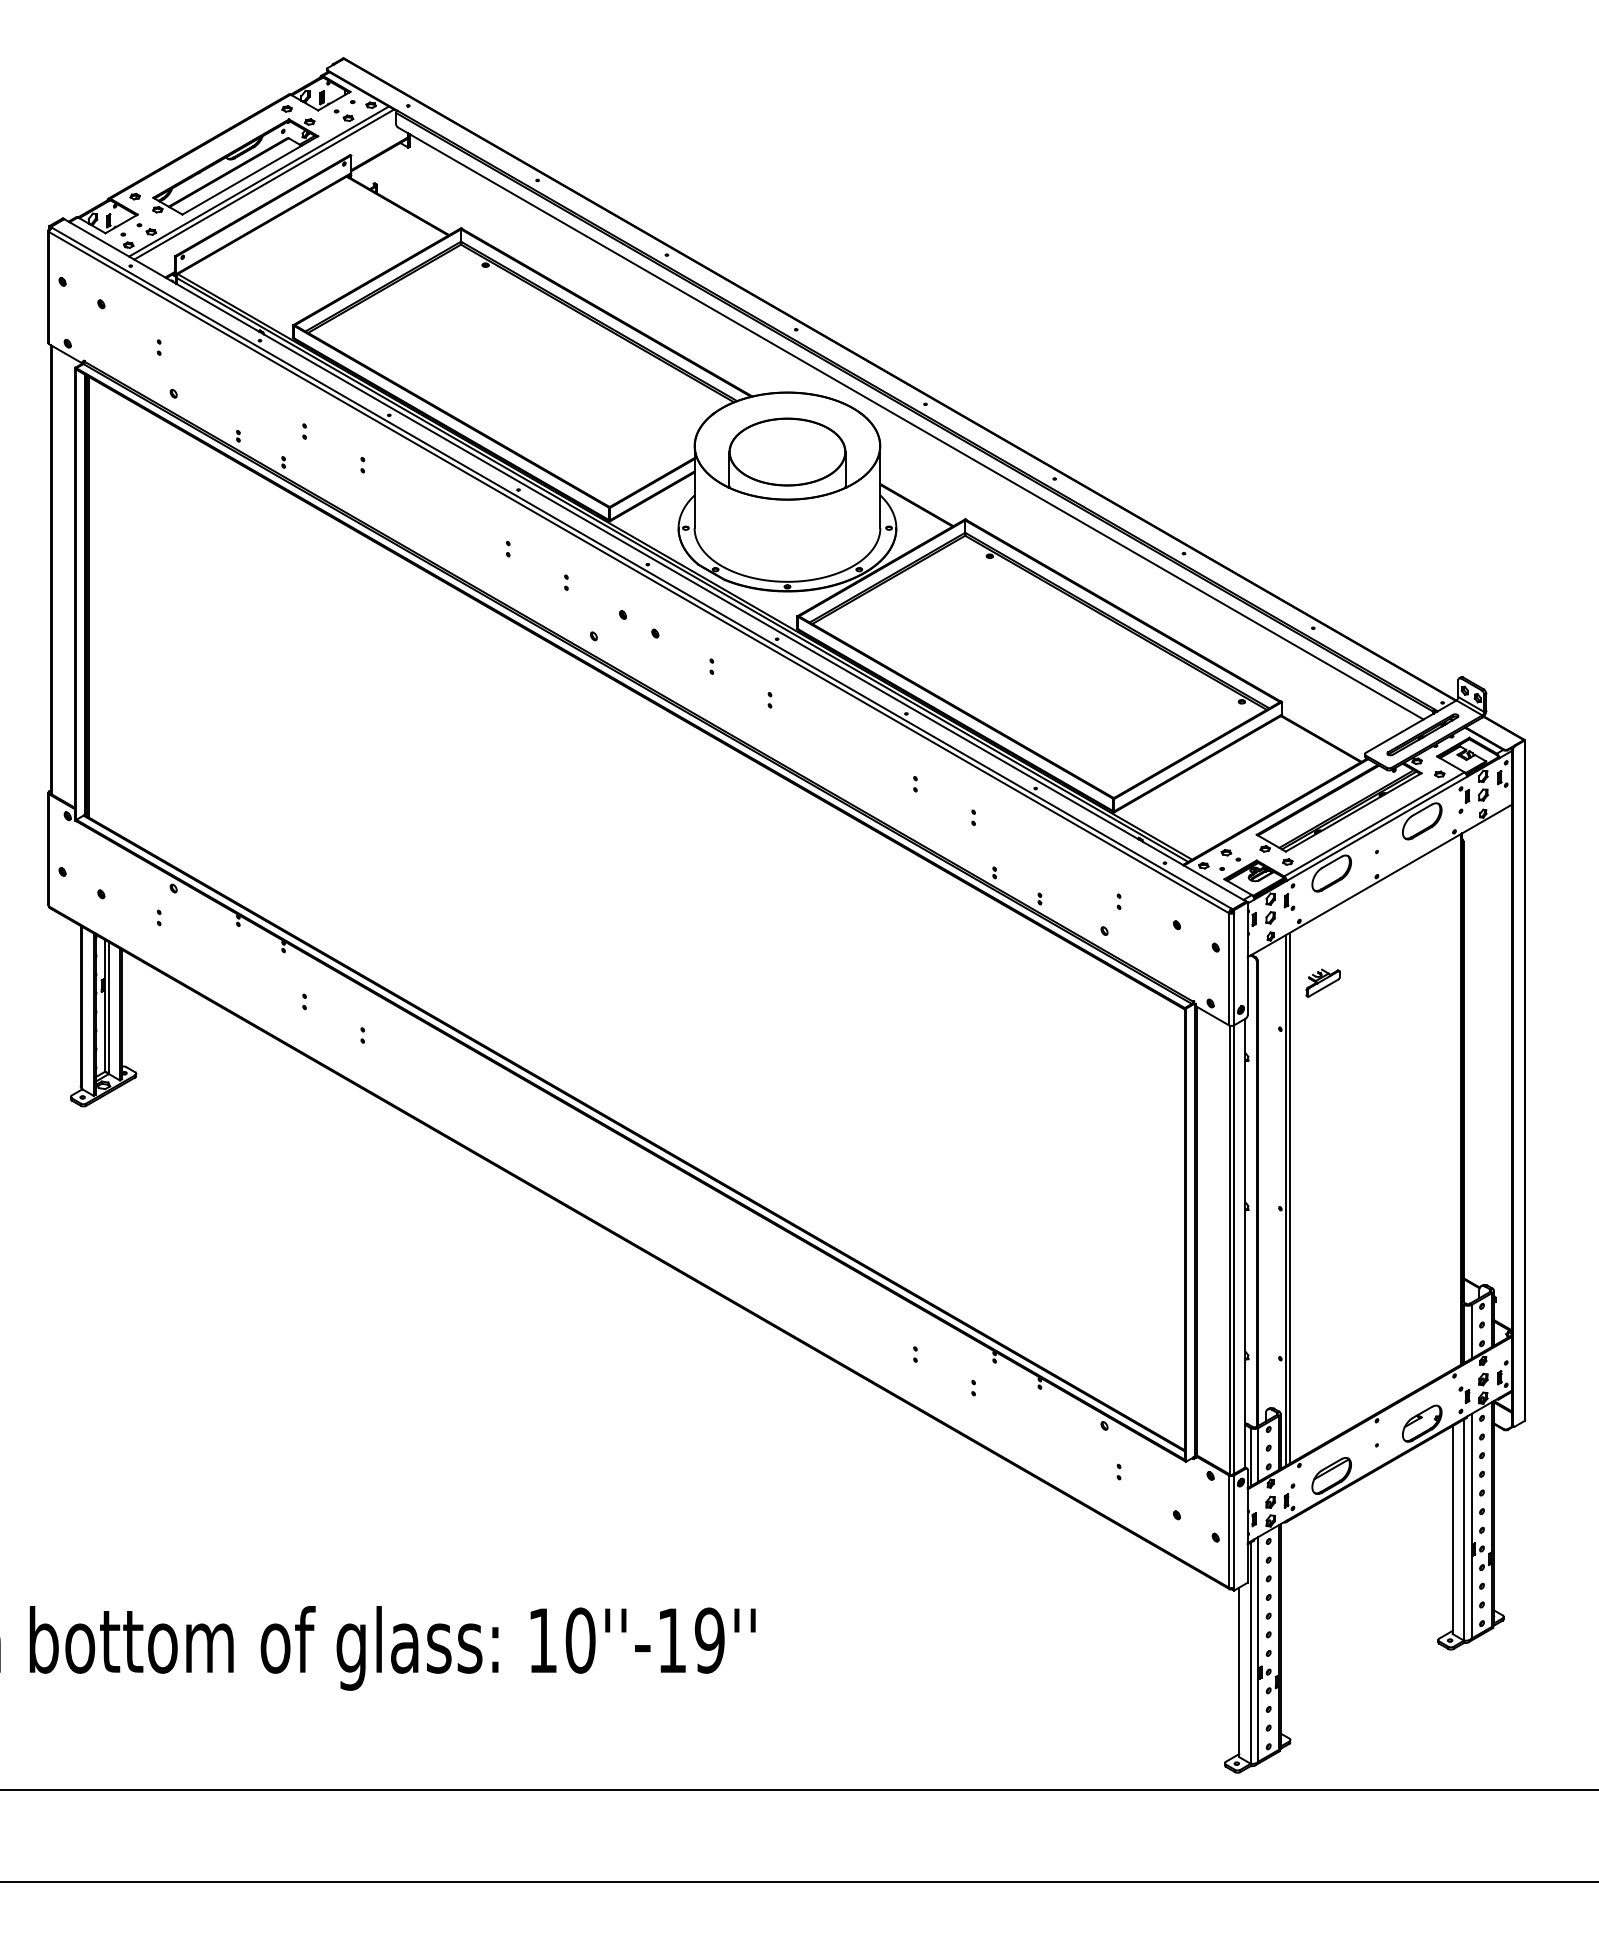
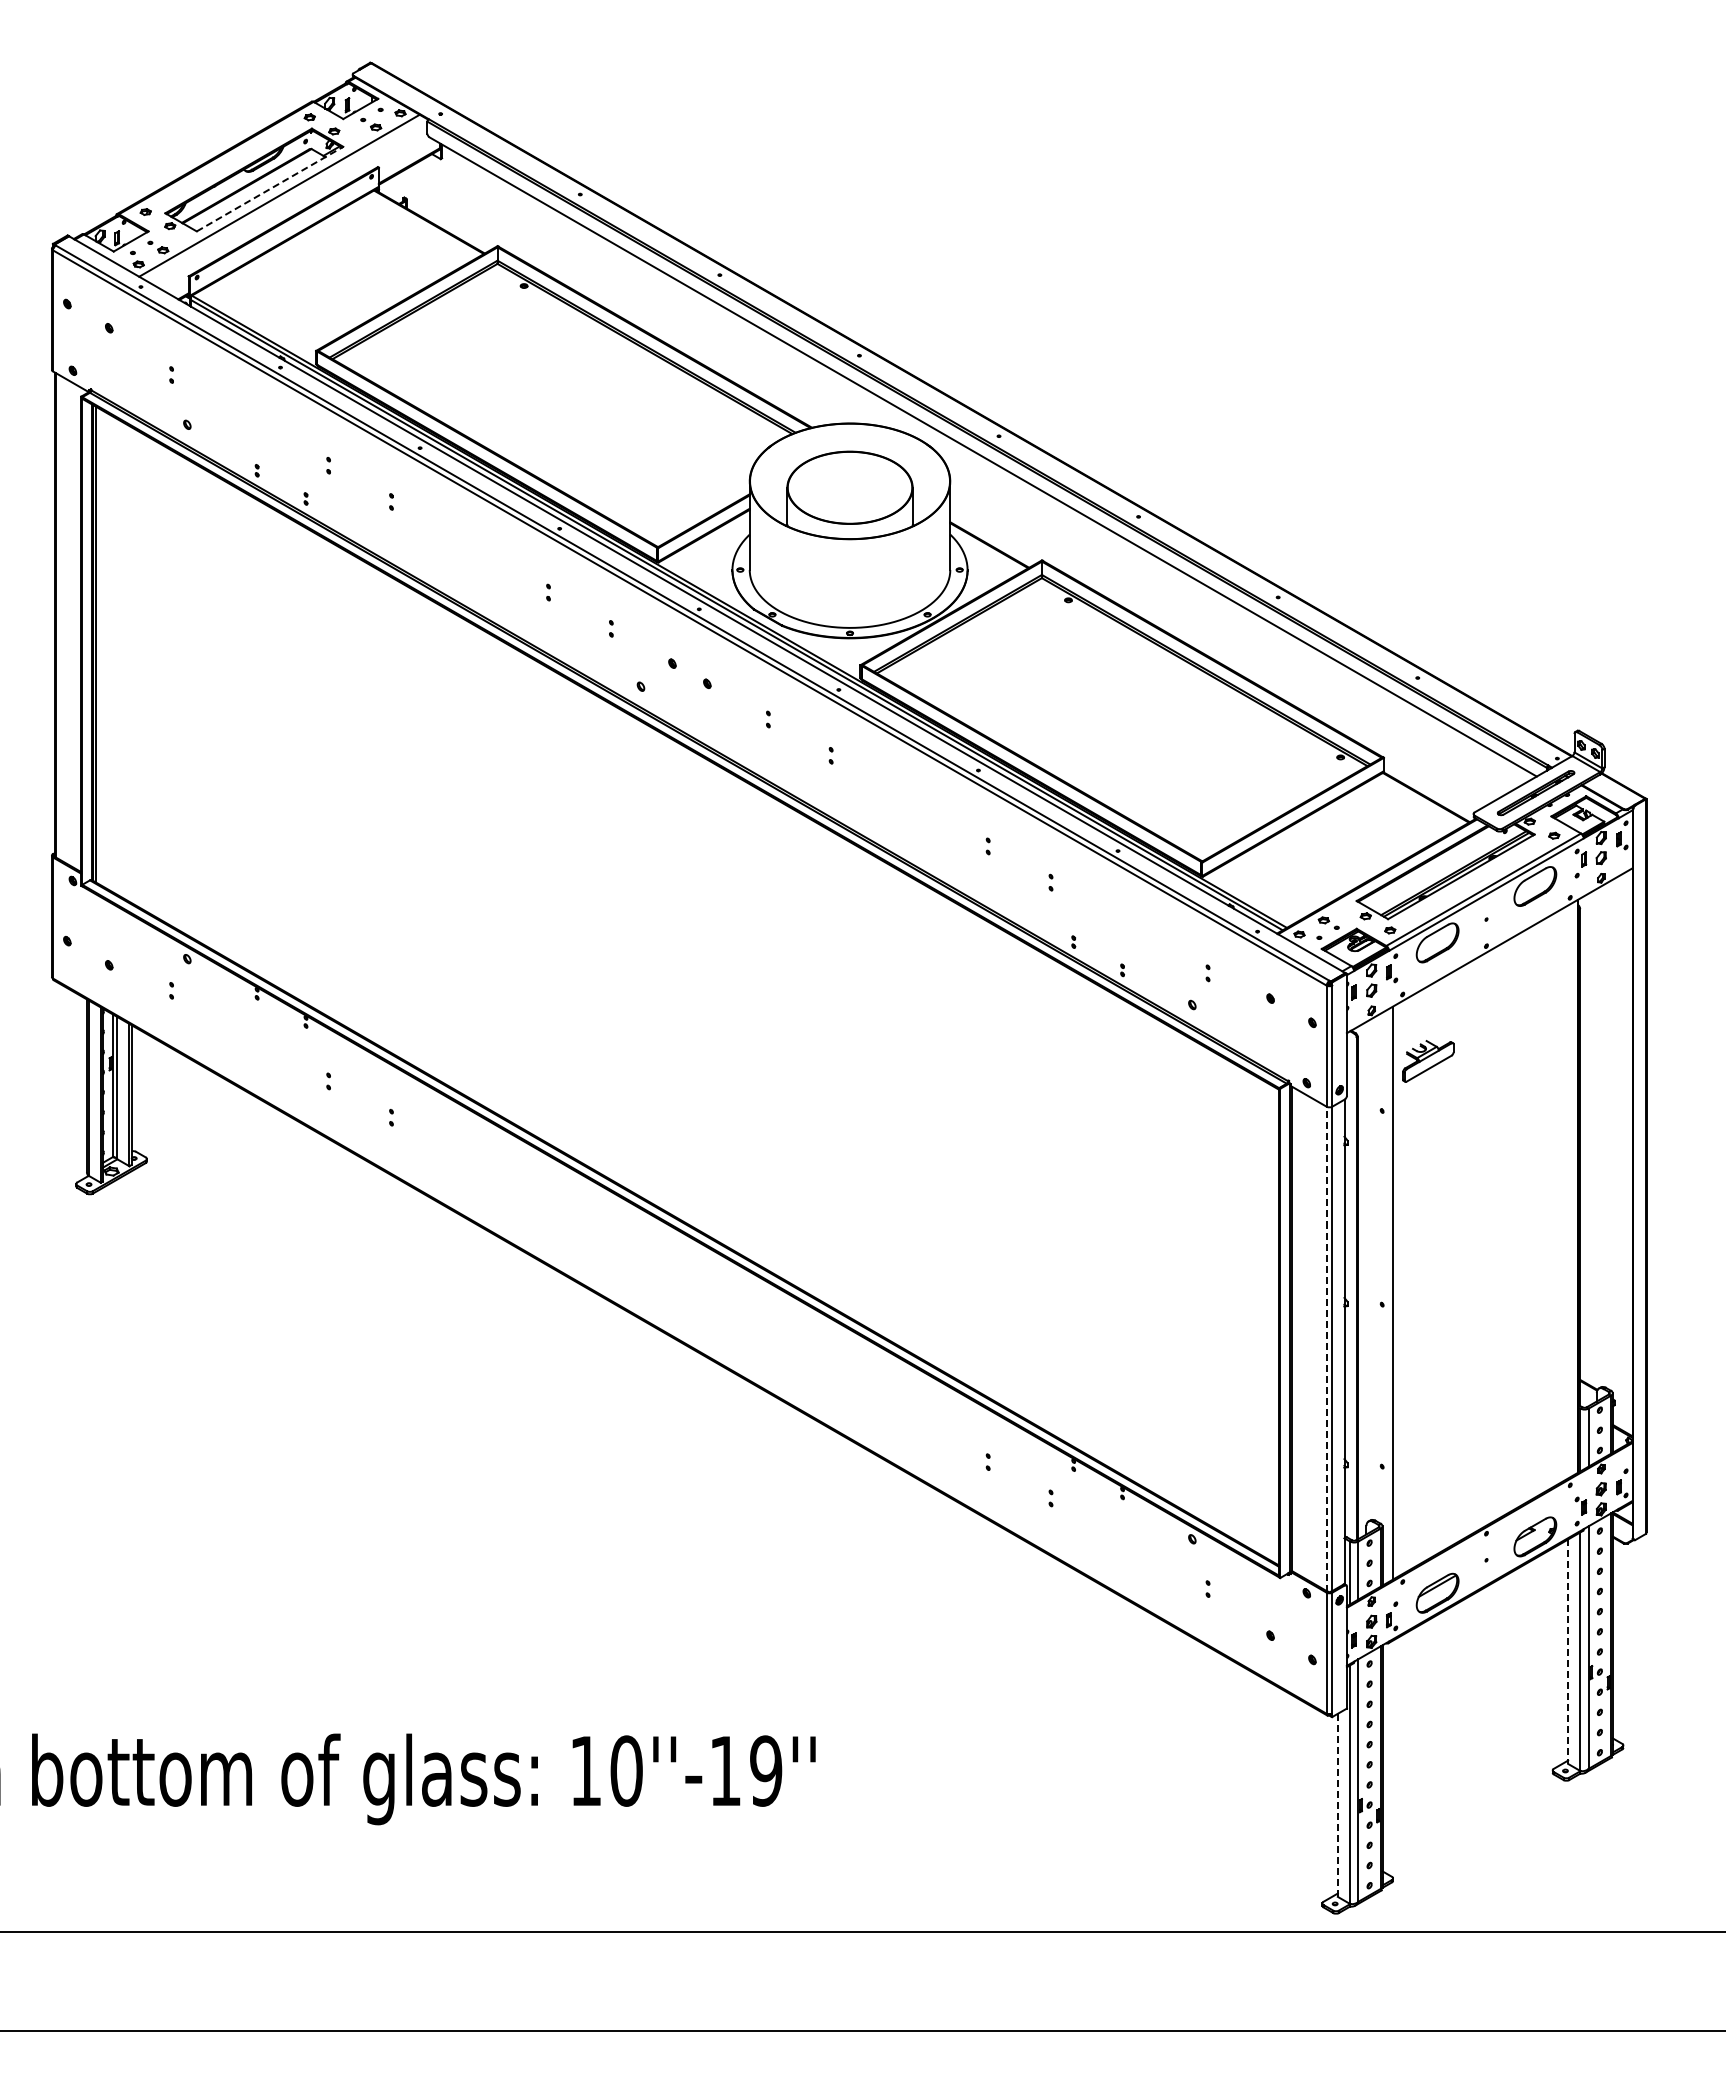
line: (250, 175) -> (270, 189), solid -> dashed
line: (263, 184) -> (284, 198), removed
part: (1323, 982) -> (1428, 1060), size x1.4
line: (1286, 1200) -> (1388, 1295), removed
line: (1229, 1249) -> (1327, 1348), solid -> dashed
line: (1452, 1530) -> (1568, 1652), solid -> dashed
line: (1238, 1672) -> (1337, 1805), solid -> dashed

